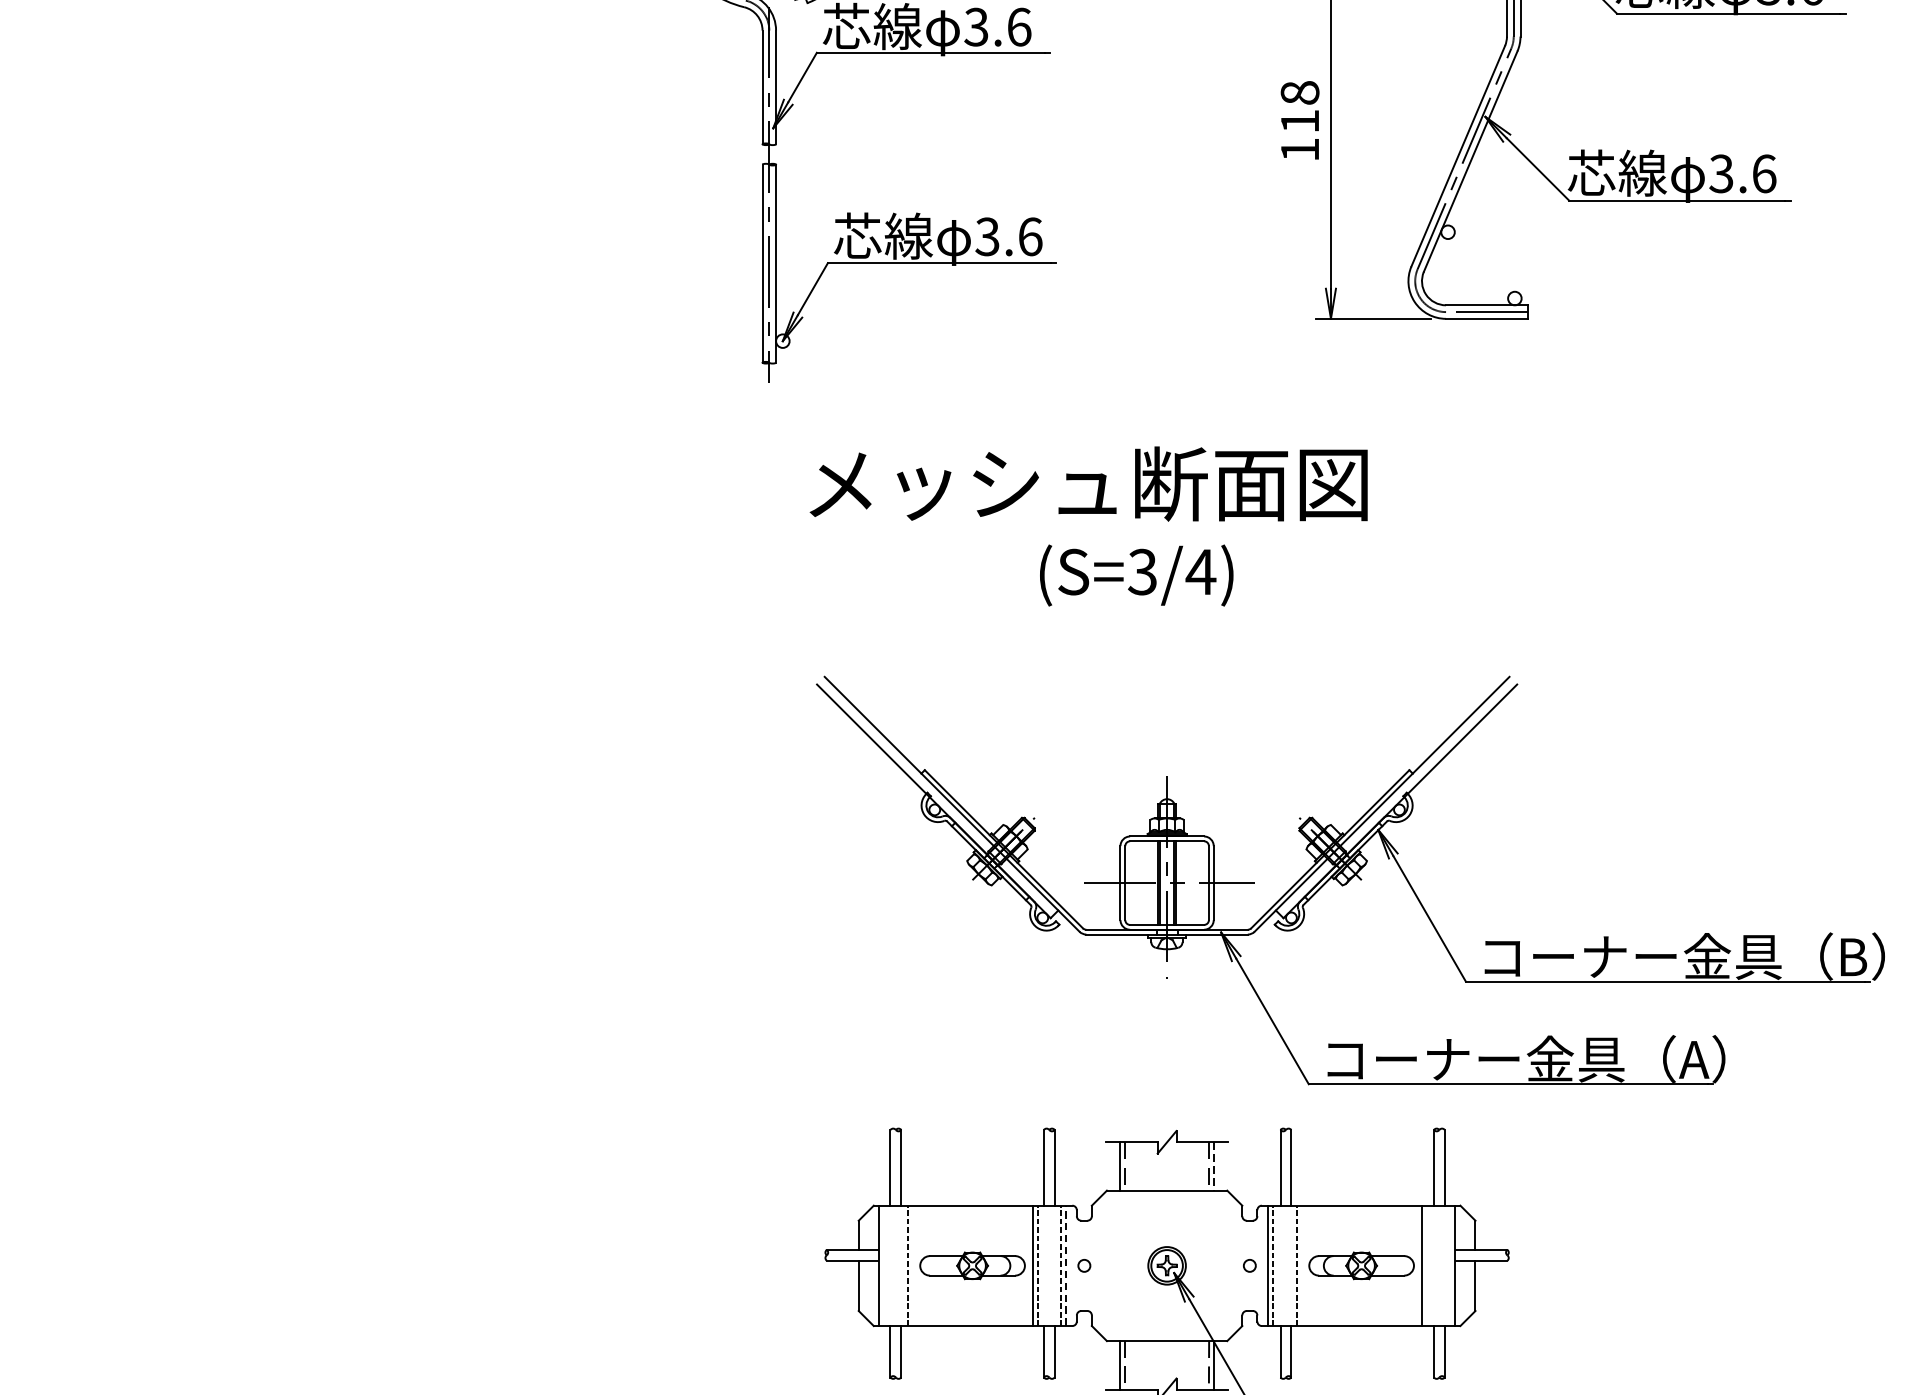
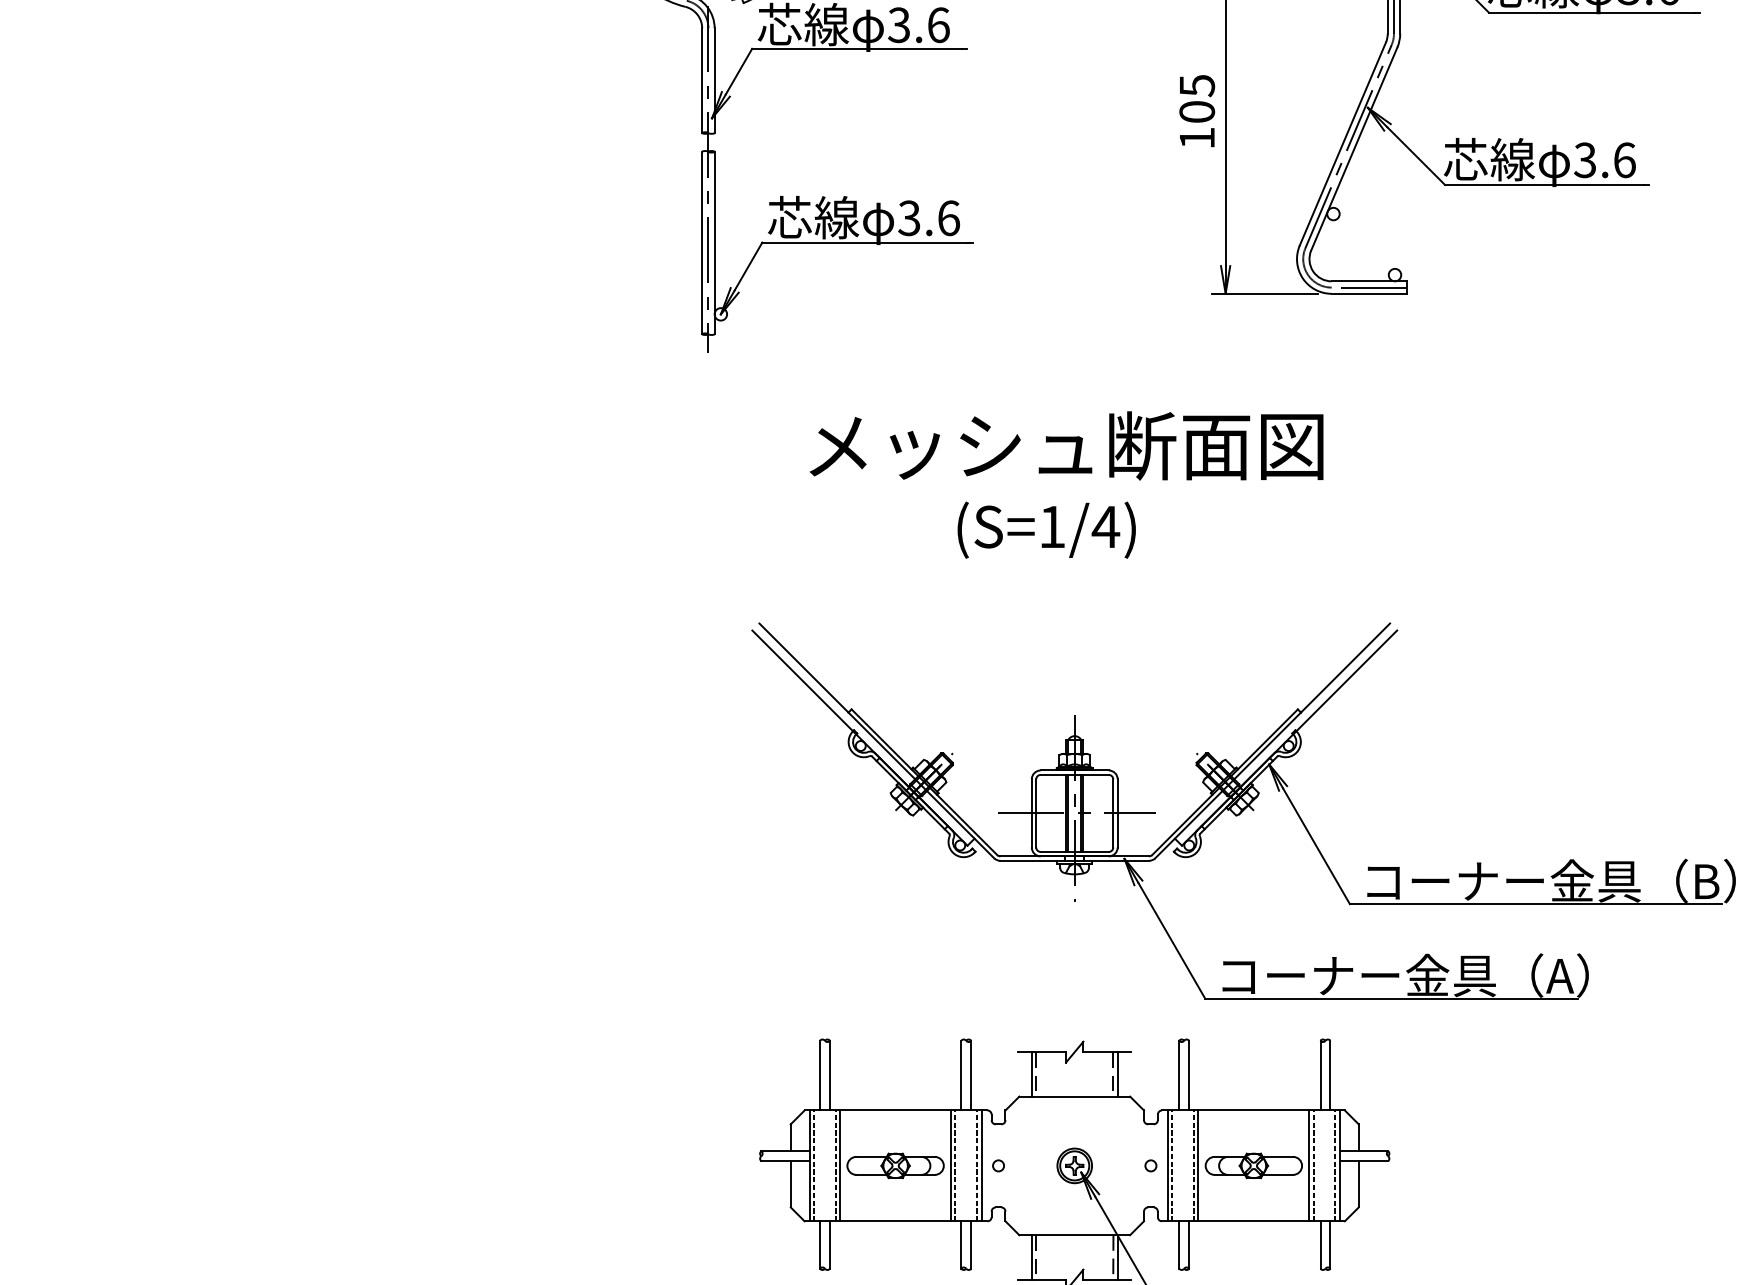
text: (1300, 106) -> (1197, 98), 118 -> 105
text: (1088, 483) -> (1066, 445), moved
text: (1141, 571) -> (1051, 526), (S=3/4) -> (S=1/4)
line: (1213, 1166) -> (1117, 1074), dashed -> solid
line: (884, 1265) -> (814, 1165), added
line: (912, 1265) -> (840, 1165), added
line: (1065, 1265) -> (981, 1165), dashed -> solid
line: (1301, 1265) -> (1198, 1165), added
line: (1426, 1265) -> (1313, 1165), added
line: (1450, 1265) -> (1335, 1165), added

